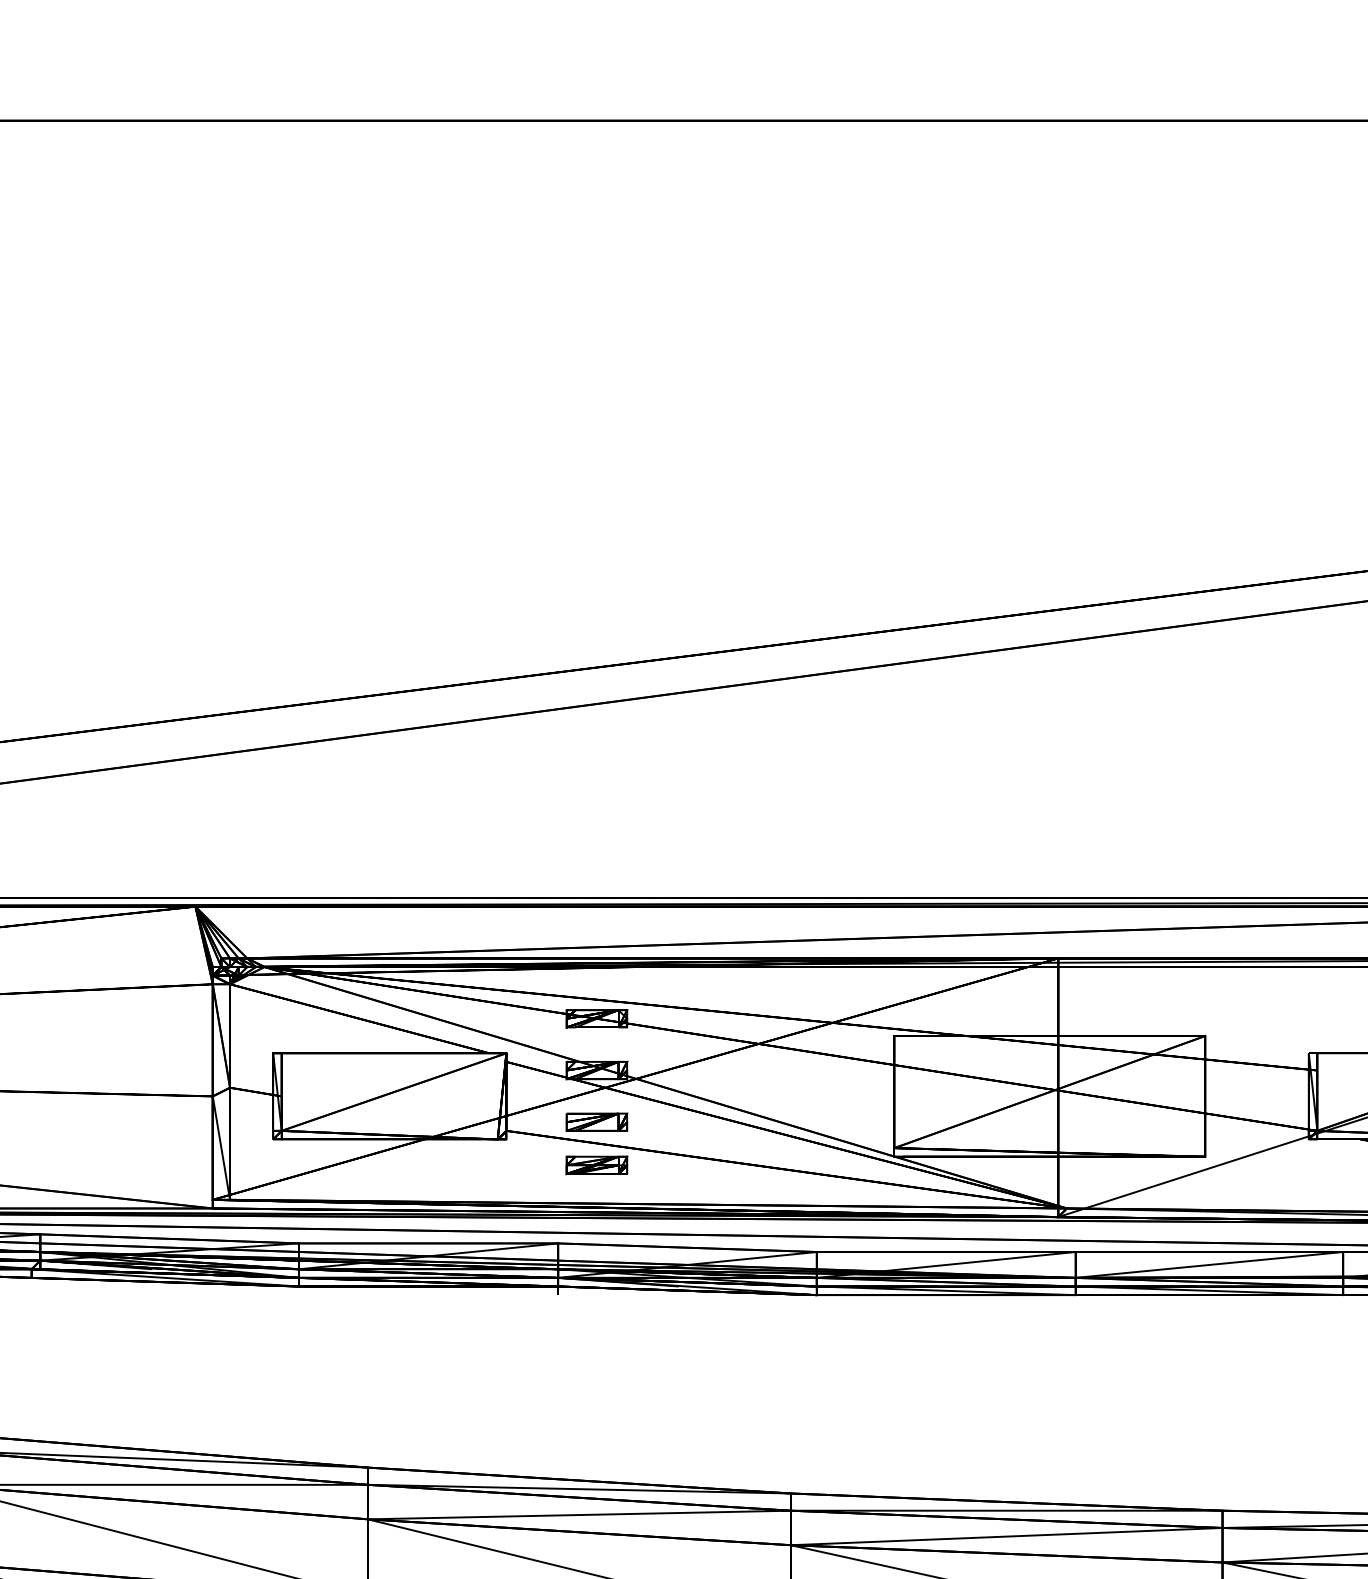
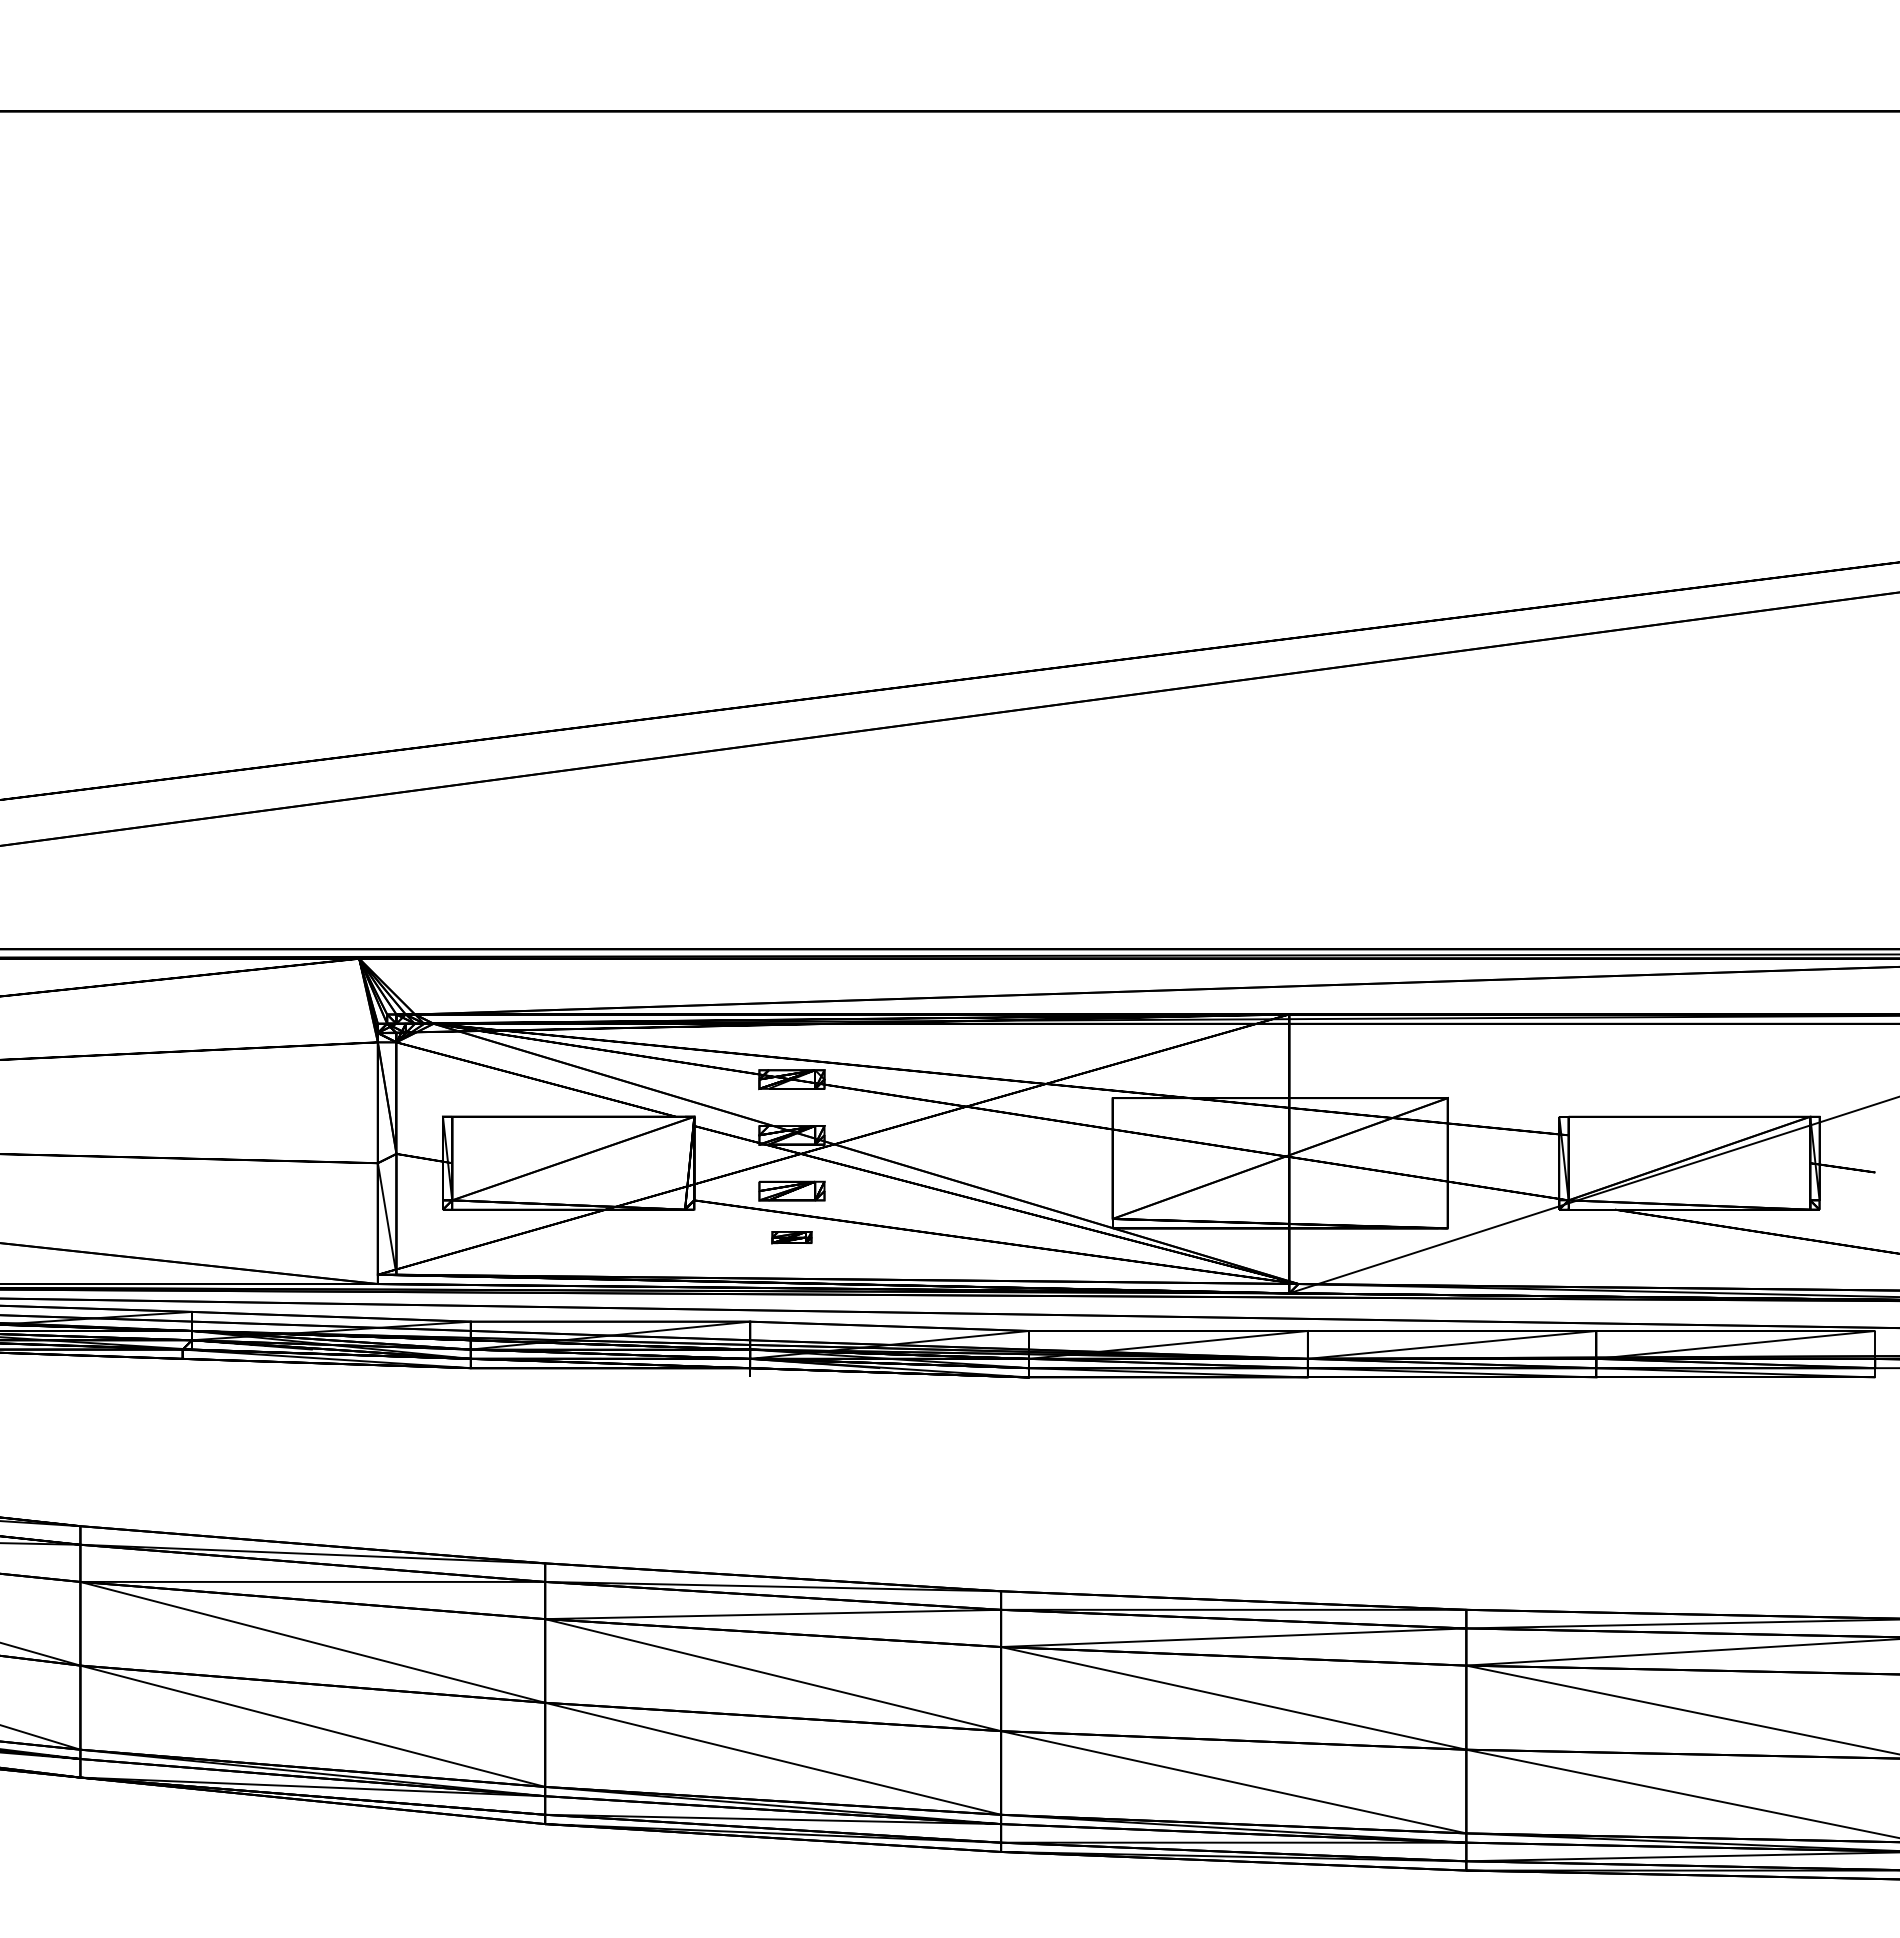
part: (596, 1165) -> (791, 1237), size x0.6

